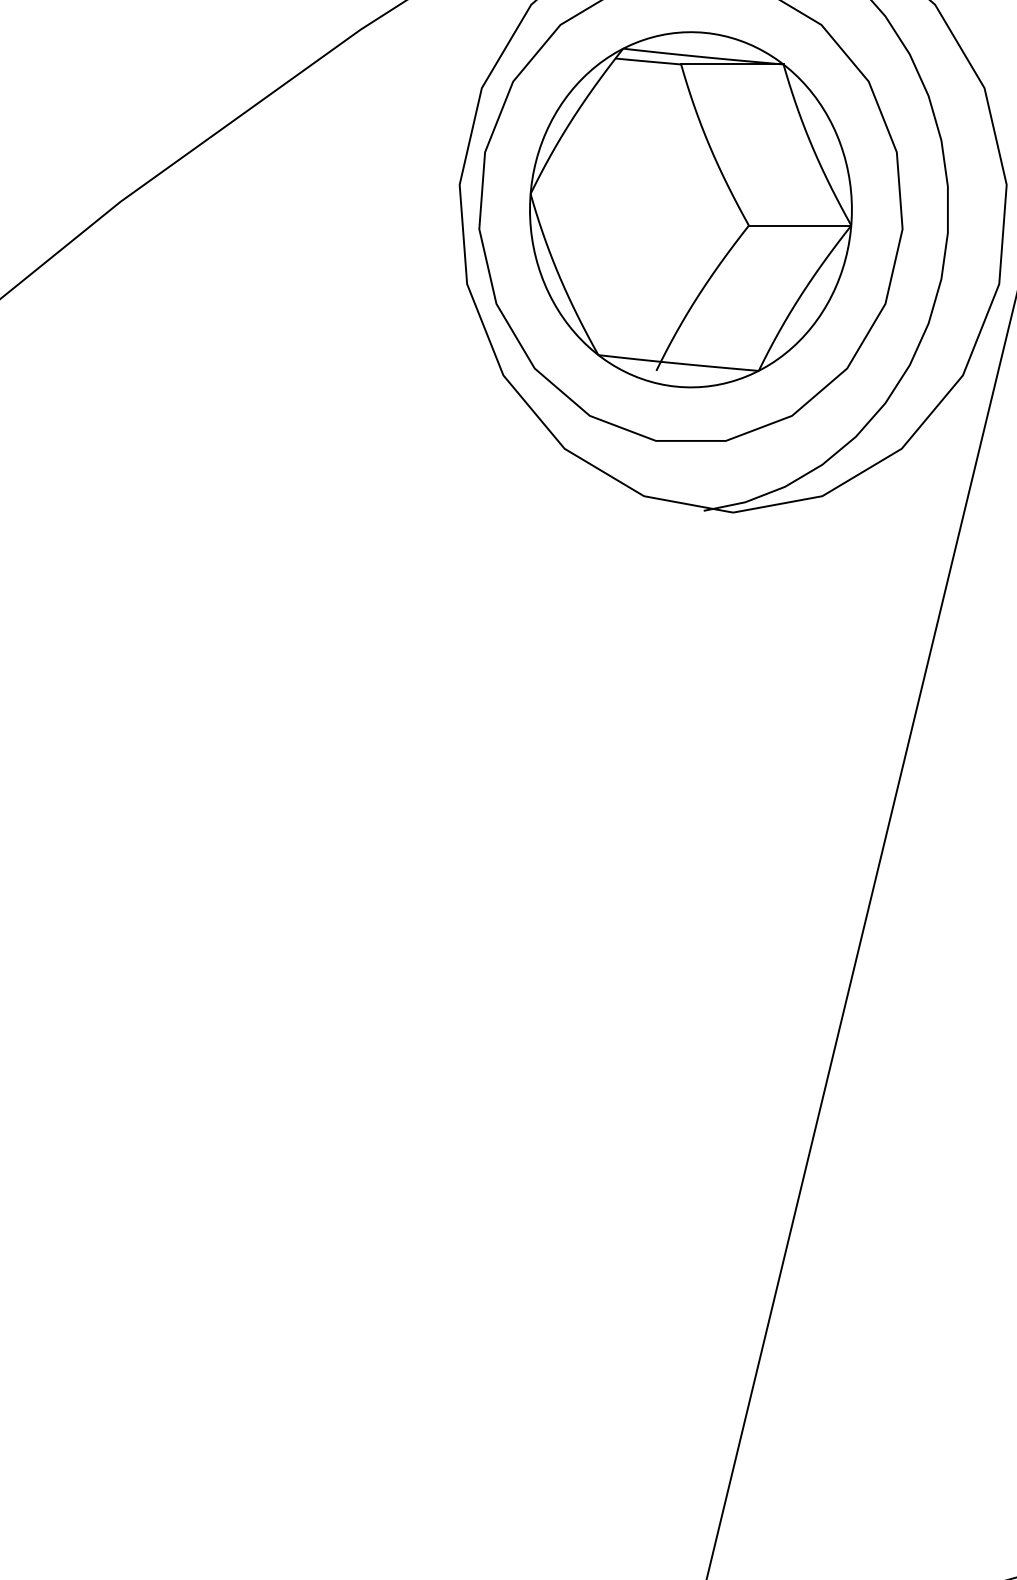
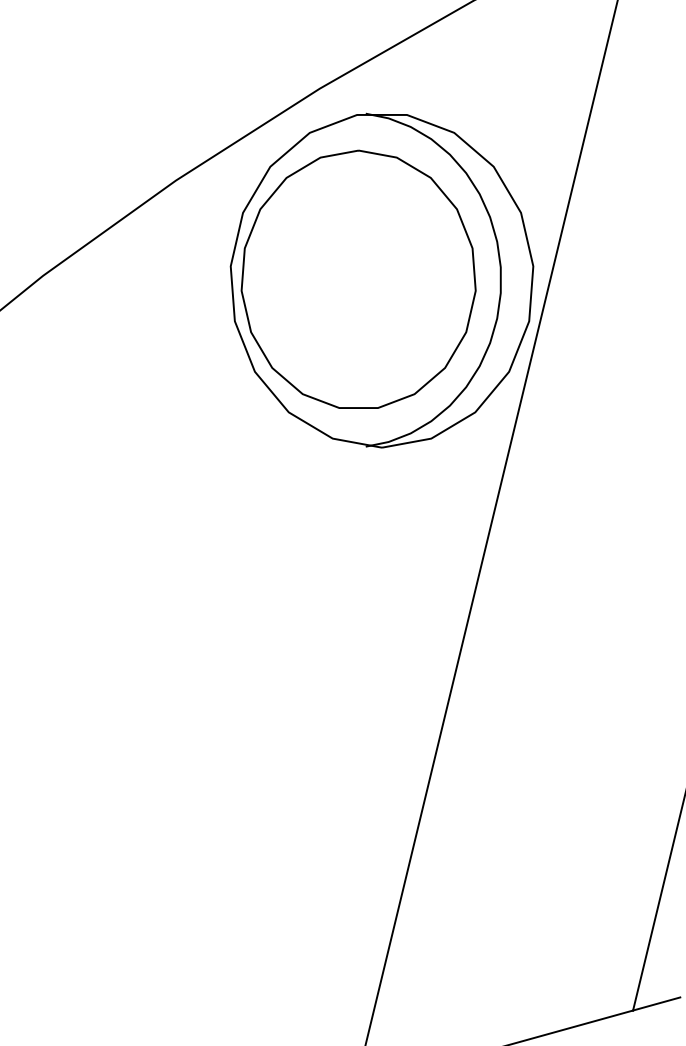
part: (690, 210) -> (358, 280), removed

